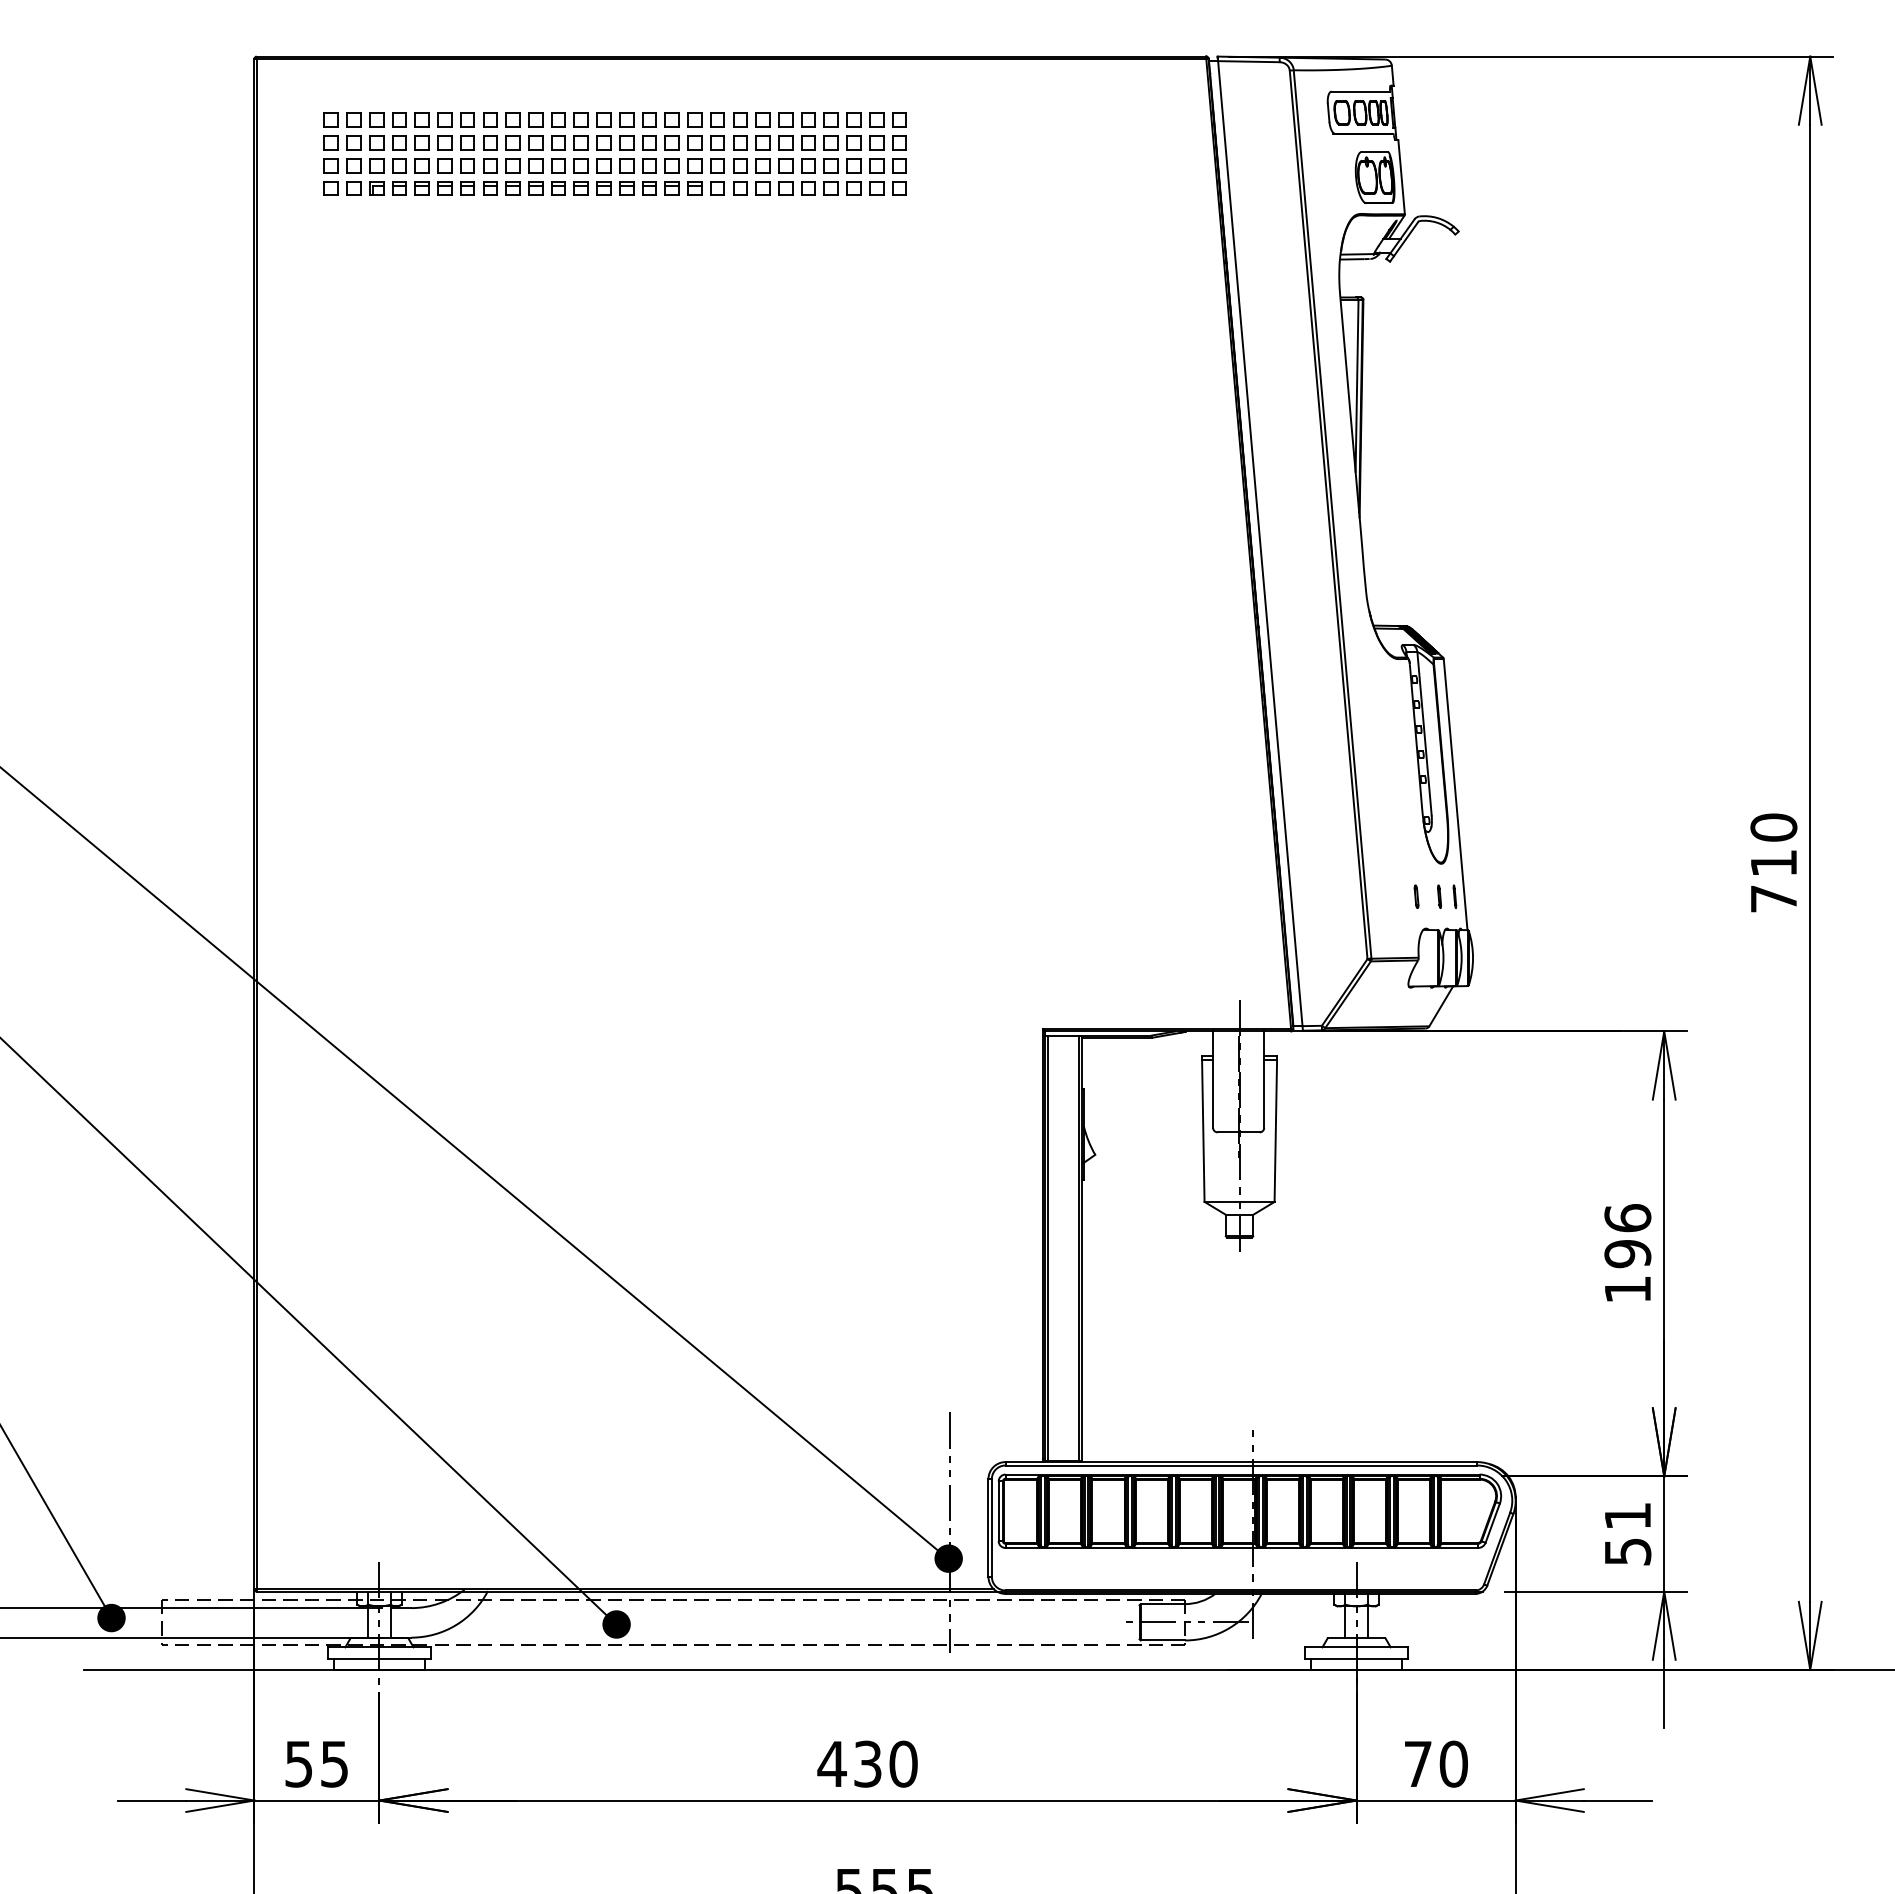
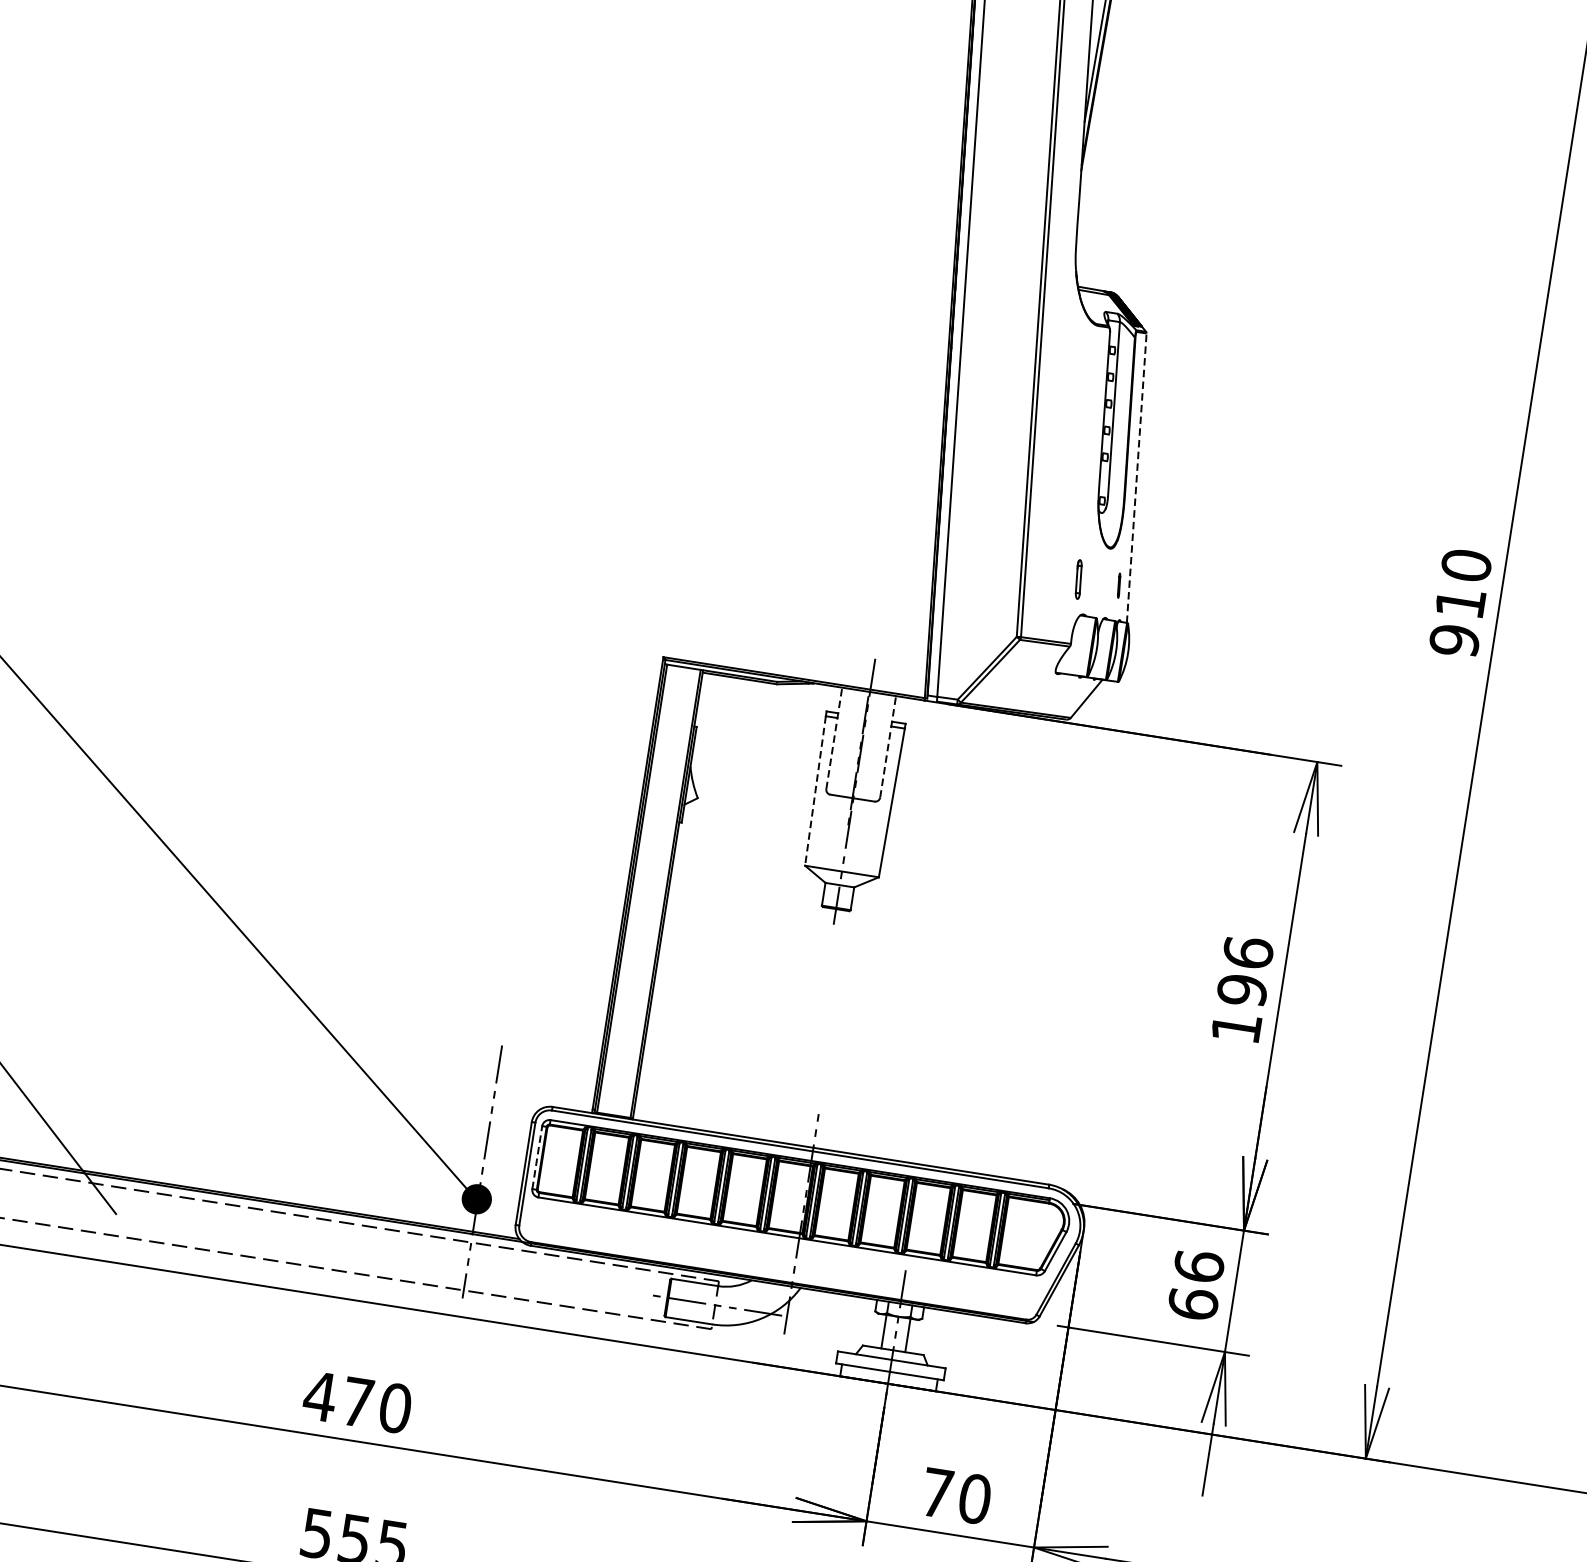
line: (1455, 794) -> (1136, 478), solid -> dashed
part: (1416, 896) -> (1078, 579), size x1.6
line: (1439, 896) -> (1102, 582), removed
text: (1773, 899) -> (1454, 641), 710 -> 910
line: (1213, 1079) -> (834, 738), solid -> dashed
line: (1264, 1079) -> (888, 746), solid -> dashed
line: (1203, 1131) -> (815, 791), solid -> dashed
line: (998, 1511) -> (537, 1157), solid -> dashed
text: (1627, 1533) -> (1195, 1284), 51 -> 66
fill: (616, 1624) -> (116, 1213), removed
text: (867, 1763) -> (357, 1401), 430 -> 470

